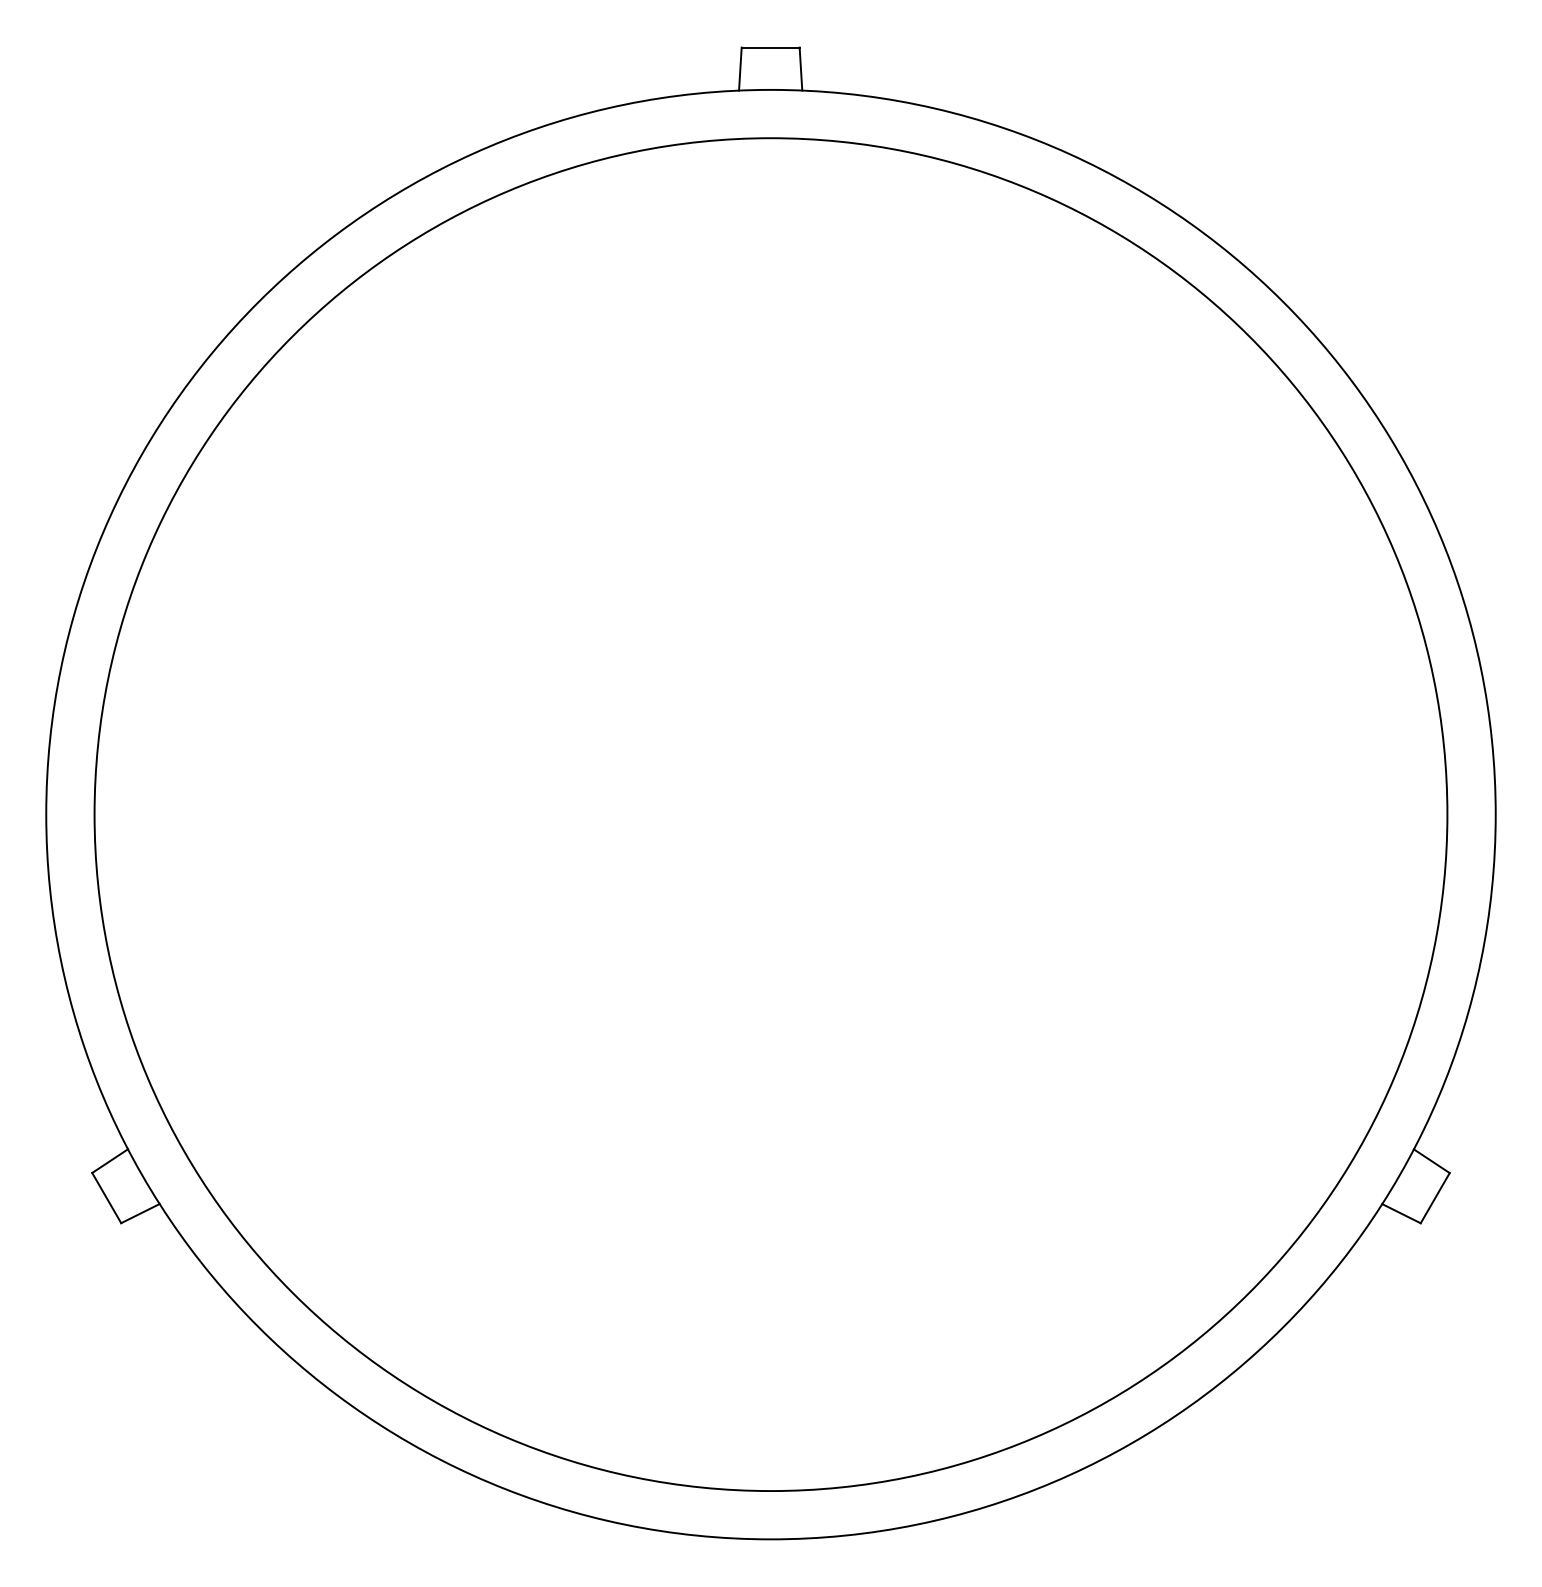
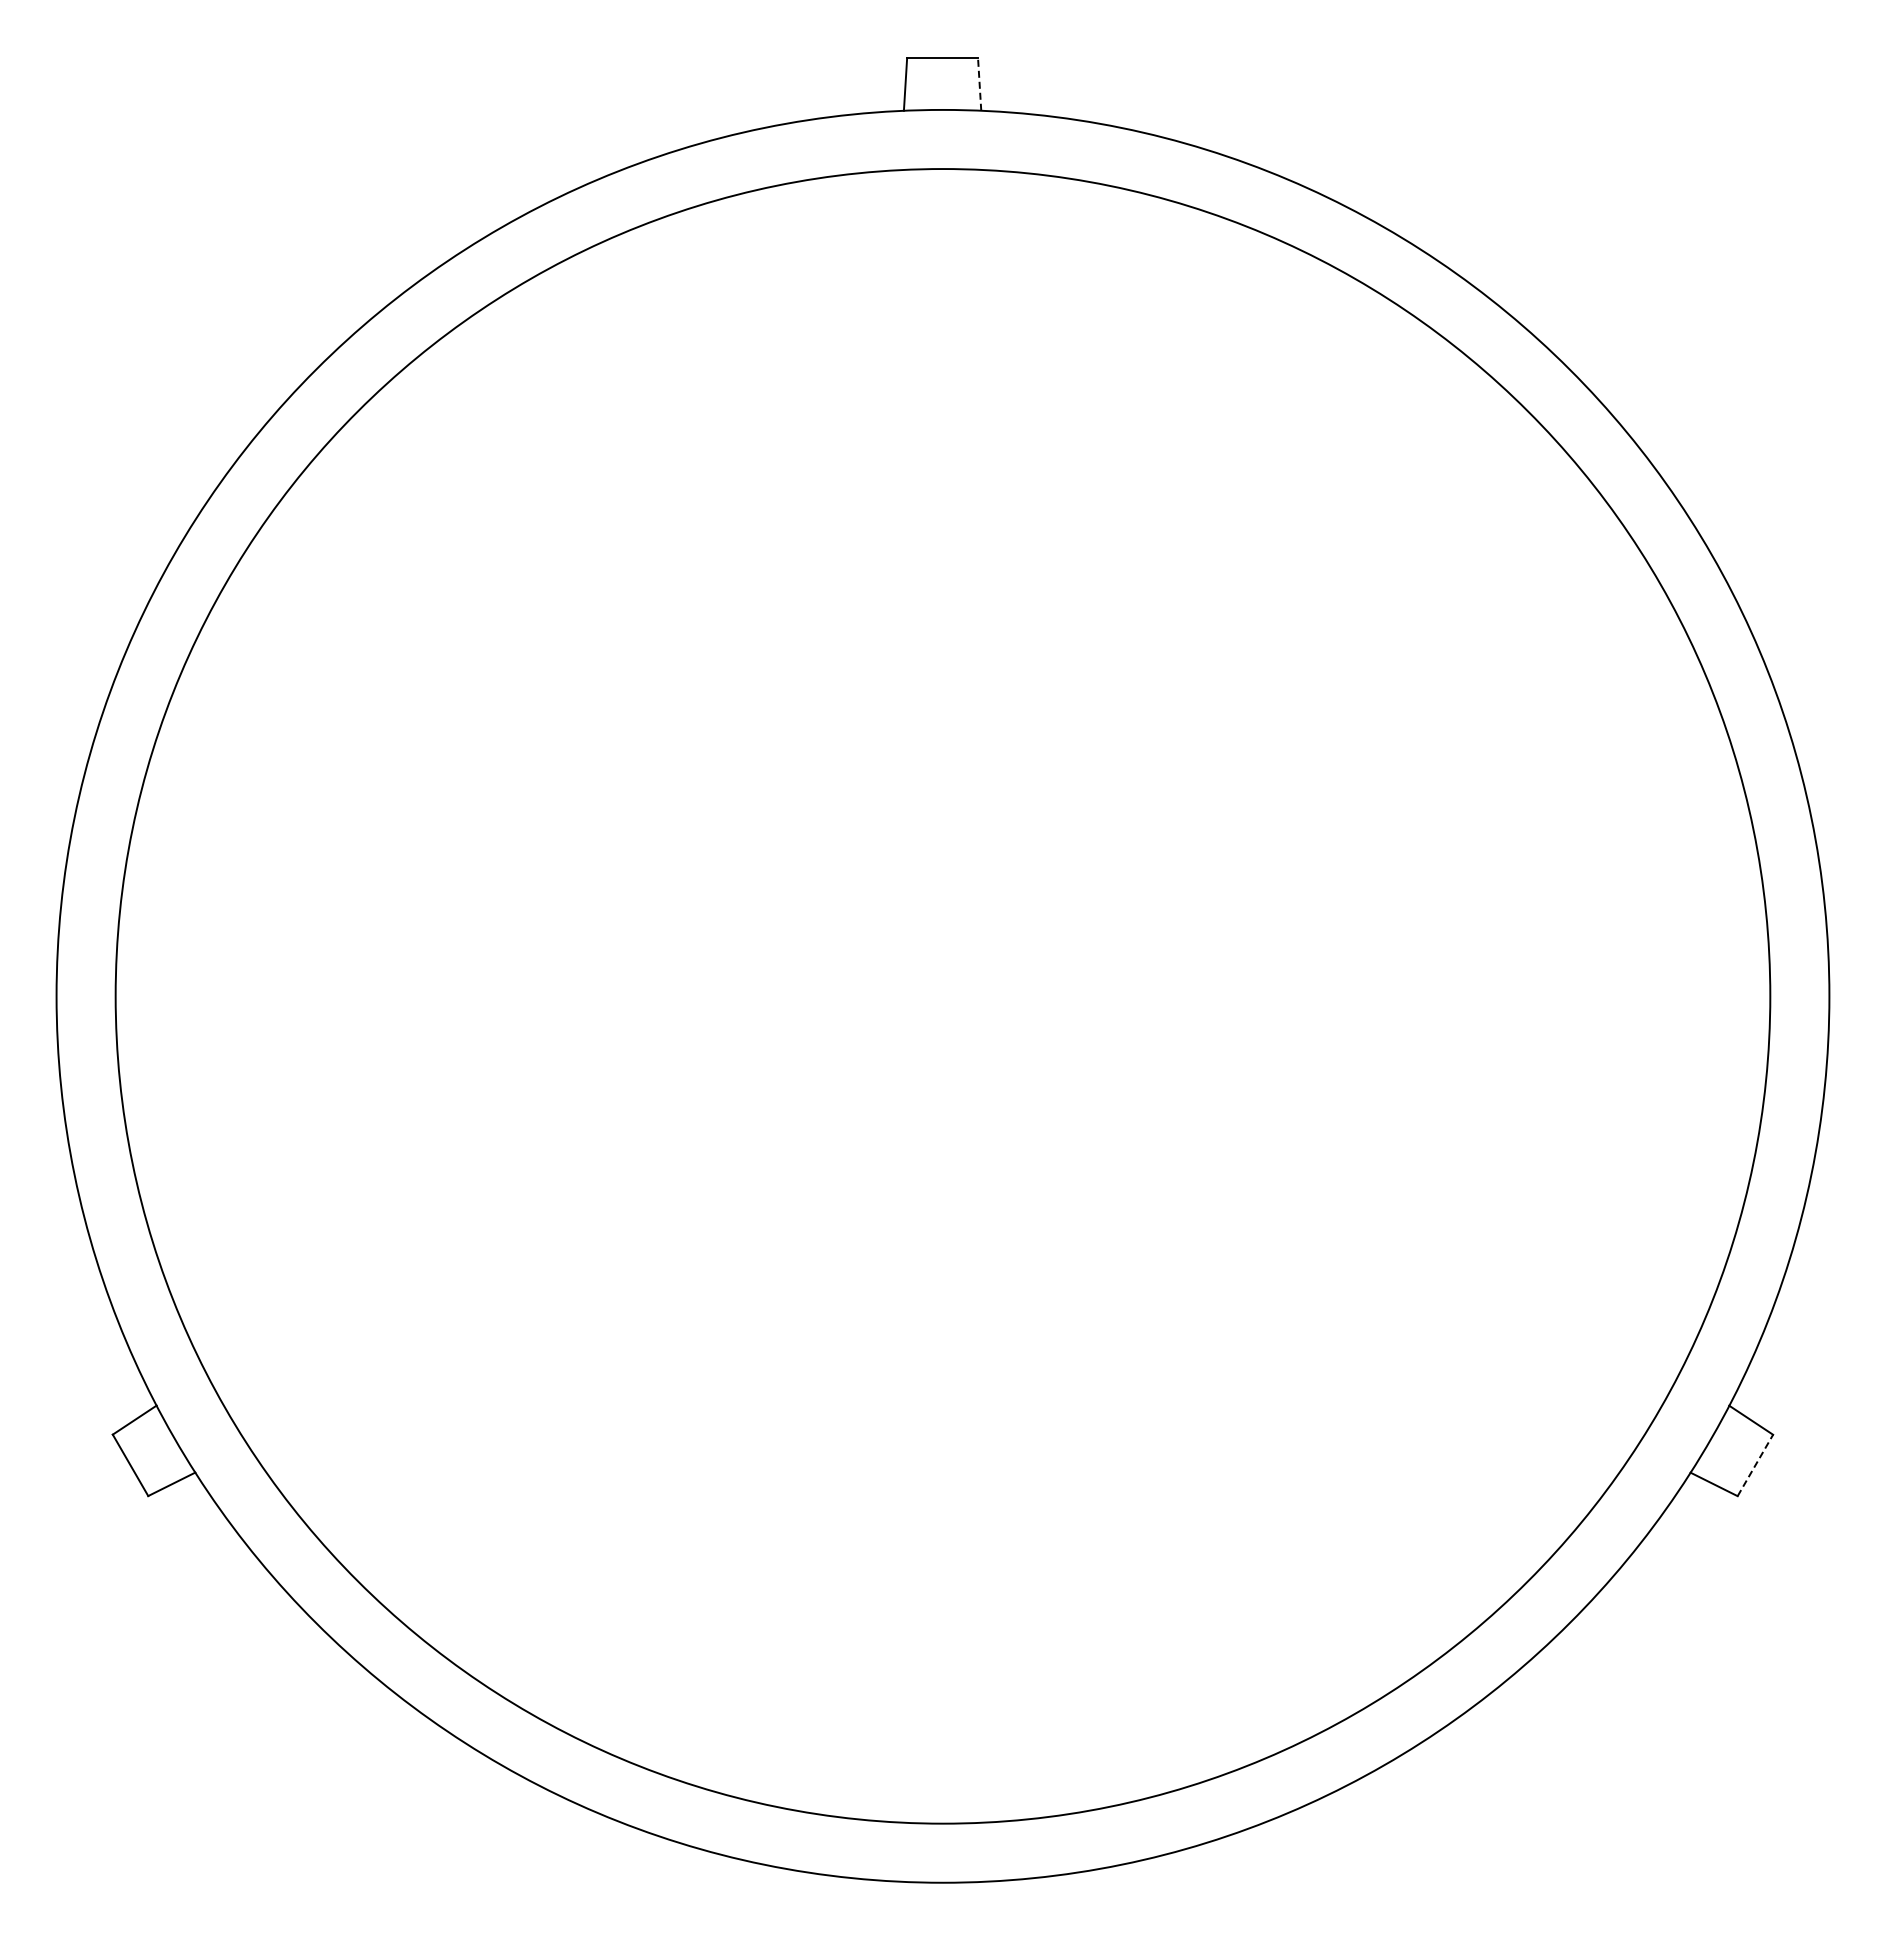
line: (800, 69) -> (979, 84), solid -> dashed
line: (1435, 1198) -> (1755, 1465), solid -> dashed

